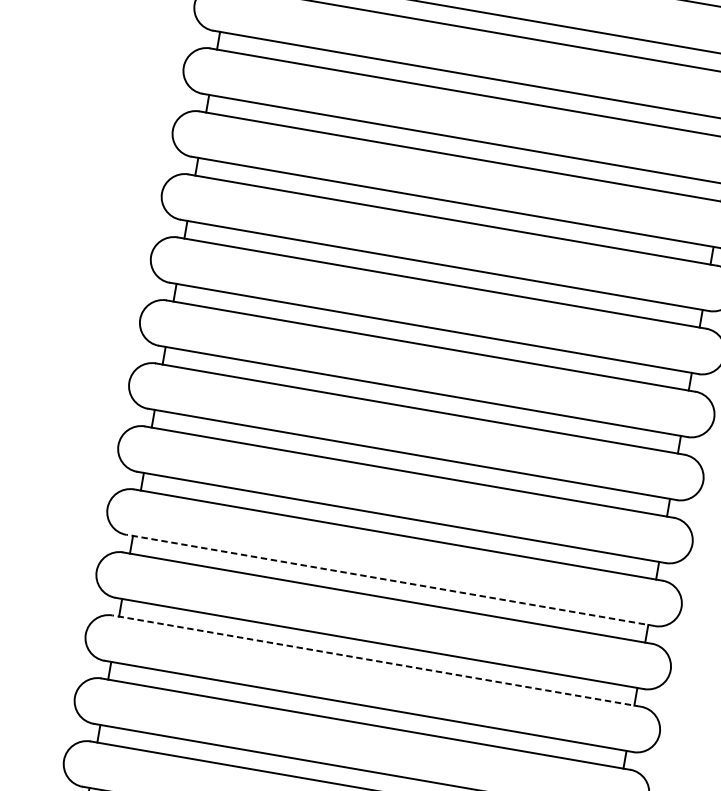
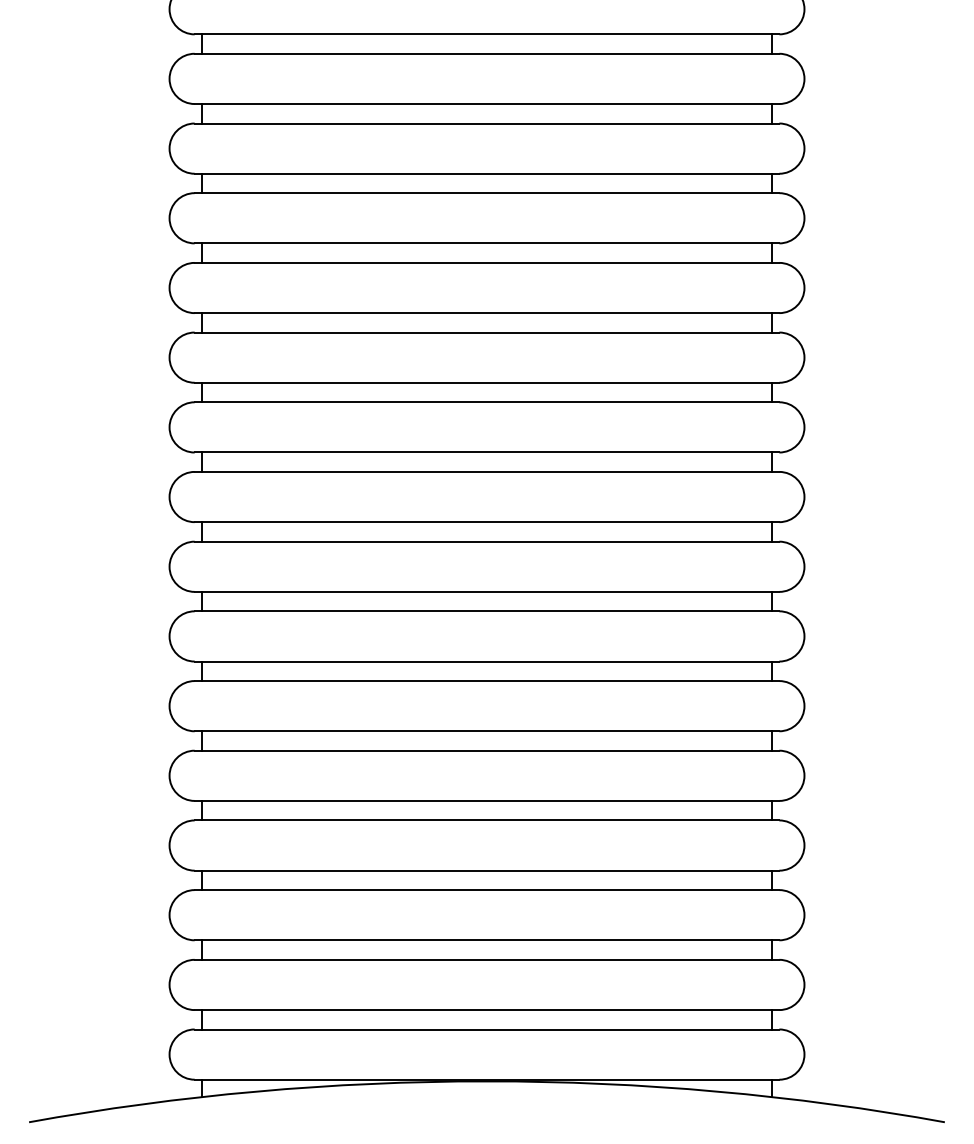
line: (390, 580) -> (486, 731), dashed -> solid
line: (376, 661) -> (486, 820), dashed -> solid

